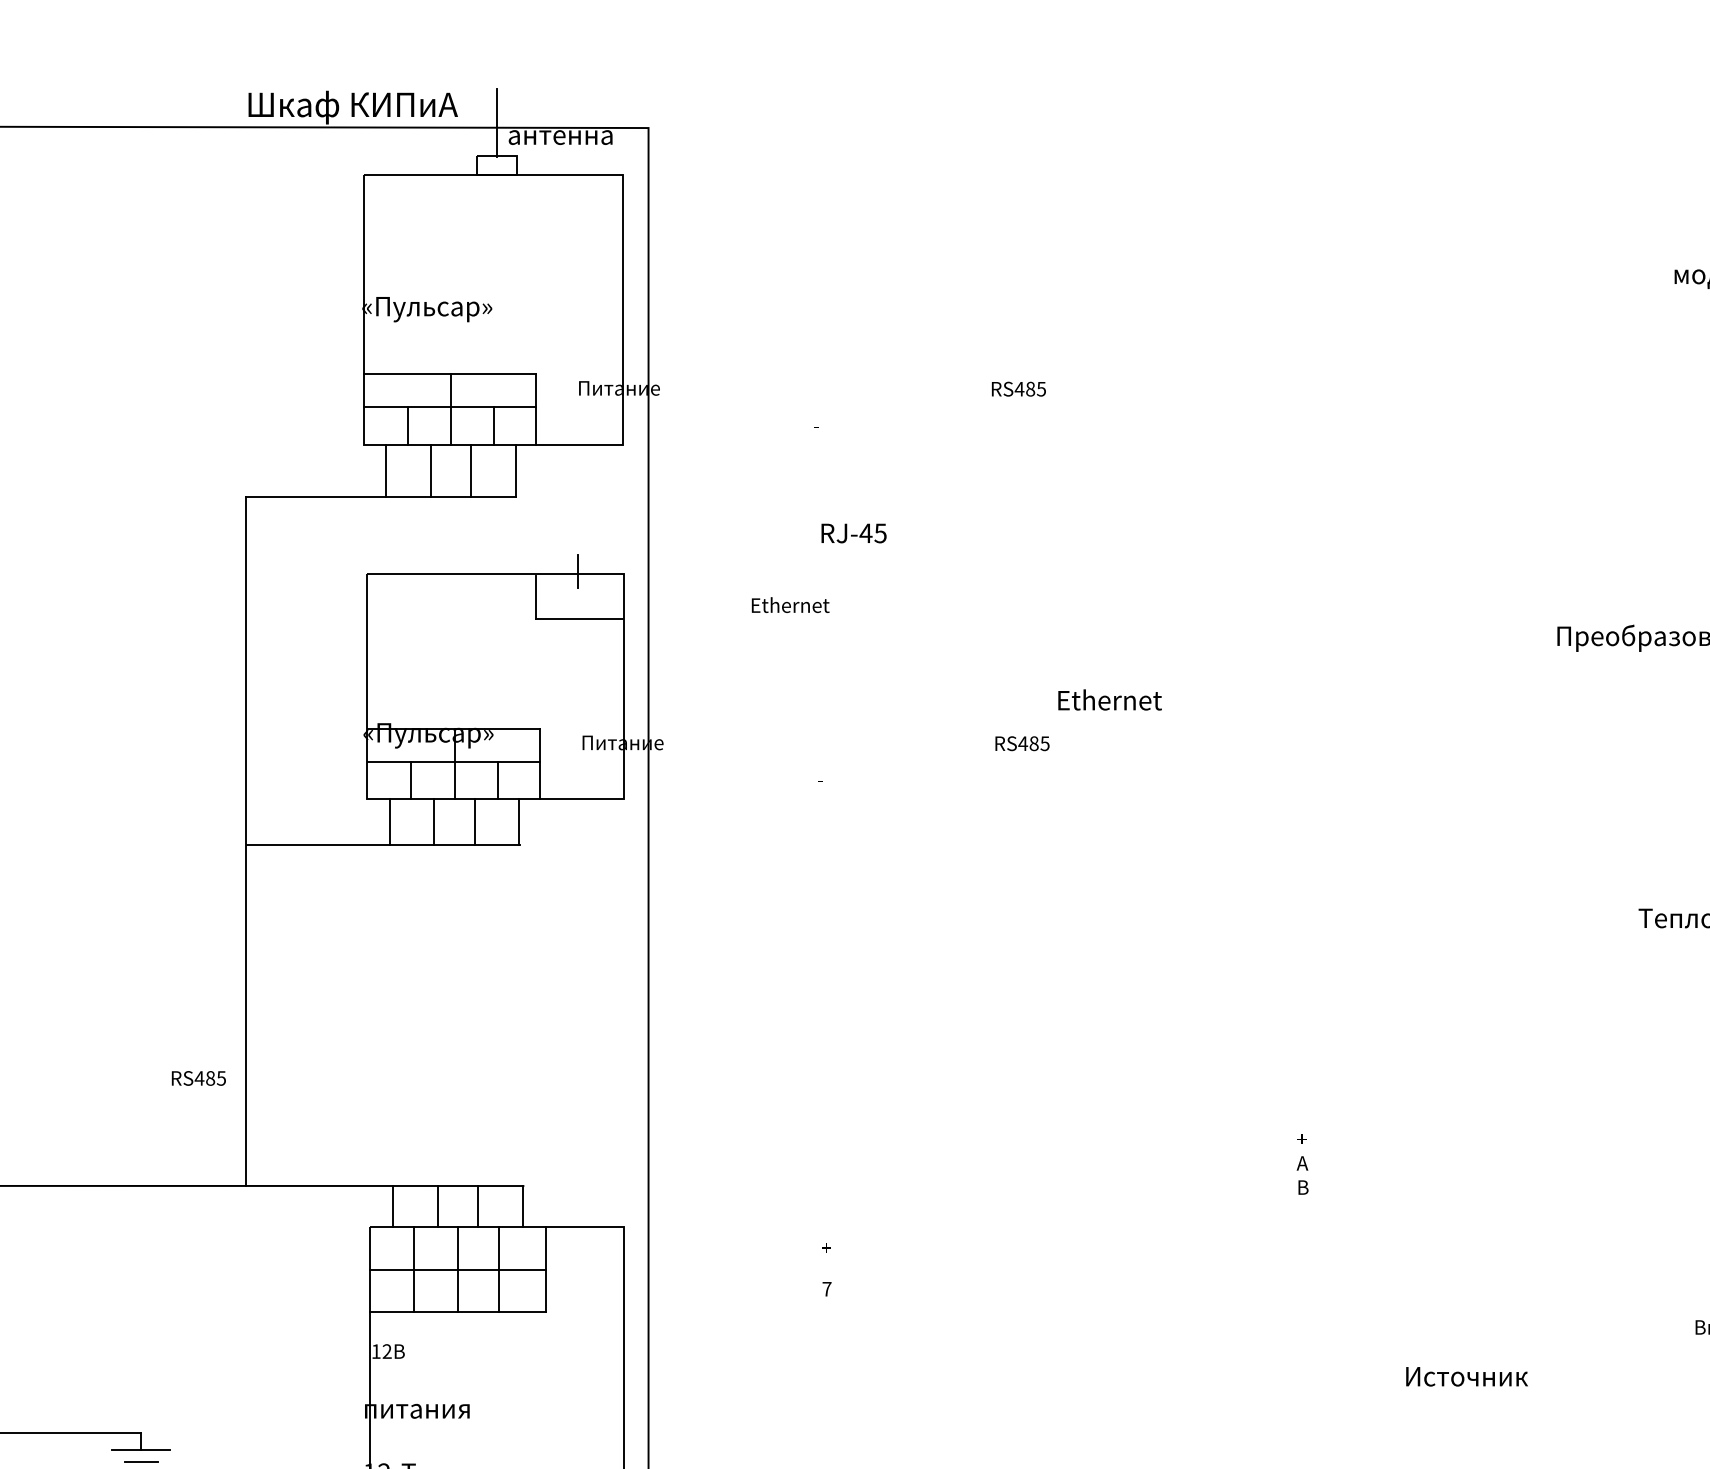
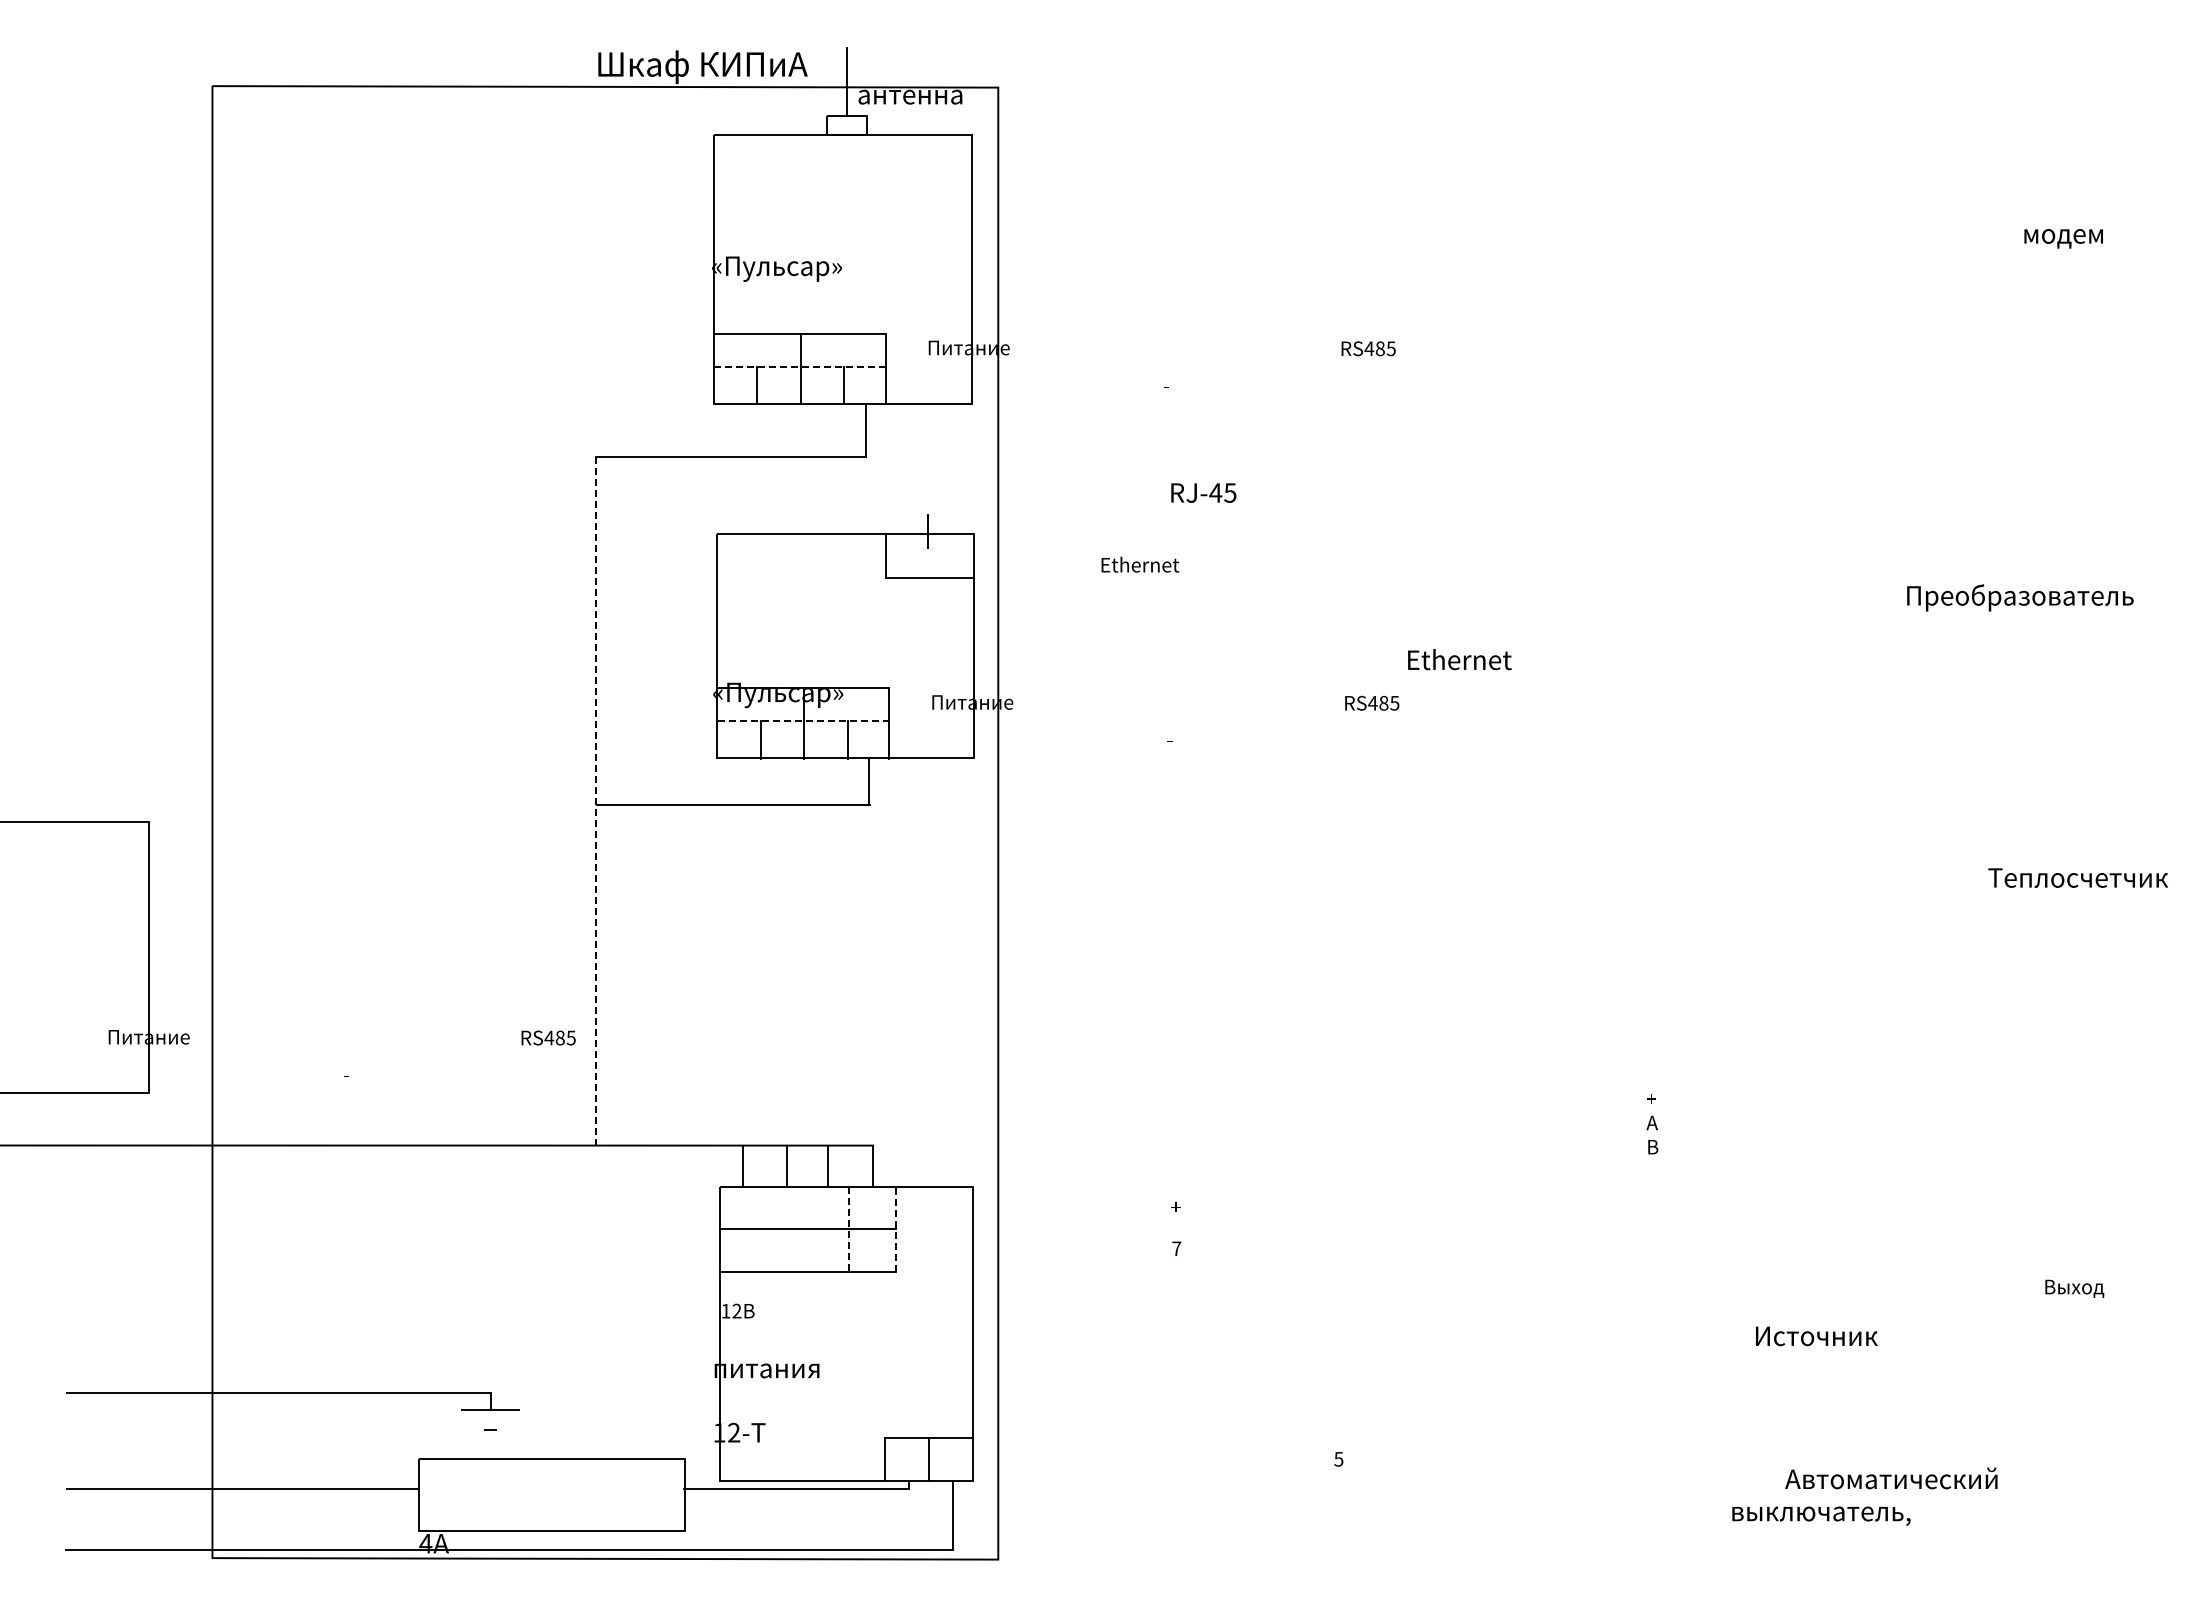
line: (450, 406) -> (800, 366), solid -> dashed
line: (385, 470) -> (735, 430), removed
line: (430, 470) -> (780, 430), removed
line: (470, 470) -> (820, 430), removed
line: (453, 761) -> (803, 721), solid -> dashed
line: (389, 821) -> (739, 781), removed
line: (434, 821) -> (784, 781), removed
line: (474, 821) -> (824, 781), removed
line: (245, 841) -> (595, 801), solid -> dashed
line: (413, 1268) -> (763, 1228), removed
line: (457, 1268) -> (807, 1228), removed
line: (498, 1268) -> (848, 1228), solid -> dashed
line: (545, 1269) -> (895, 1229), solid -> dashed
line: (140, 1461) -> (490, 1421), removed

